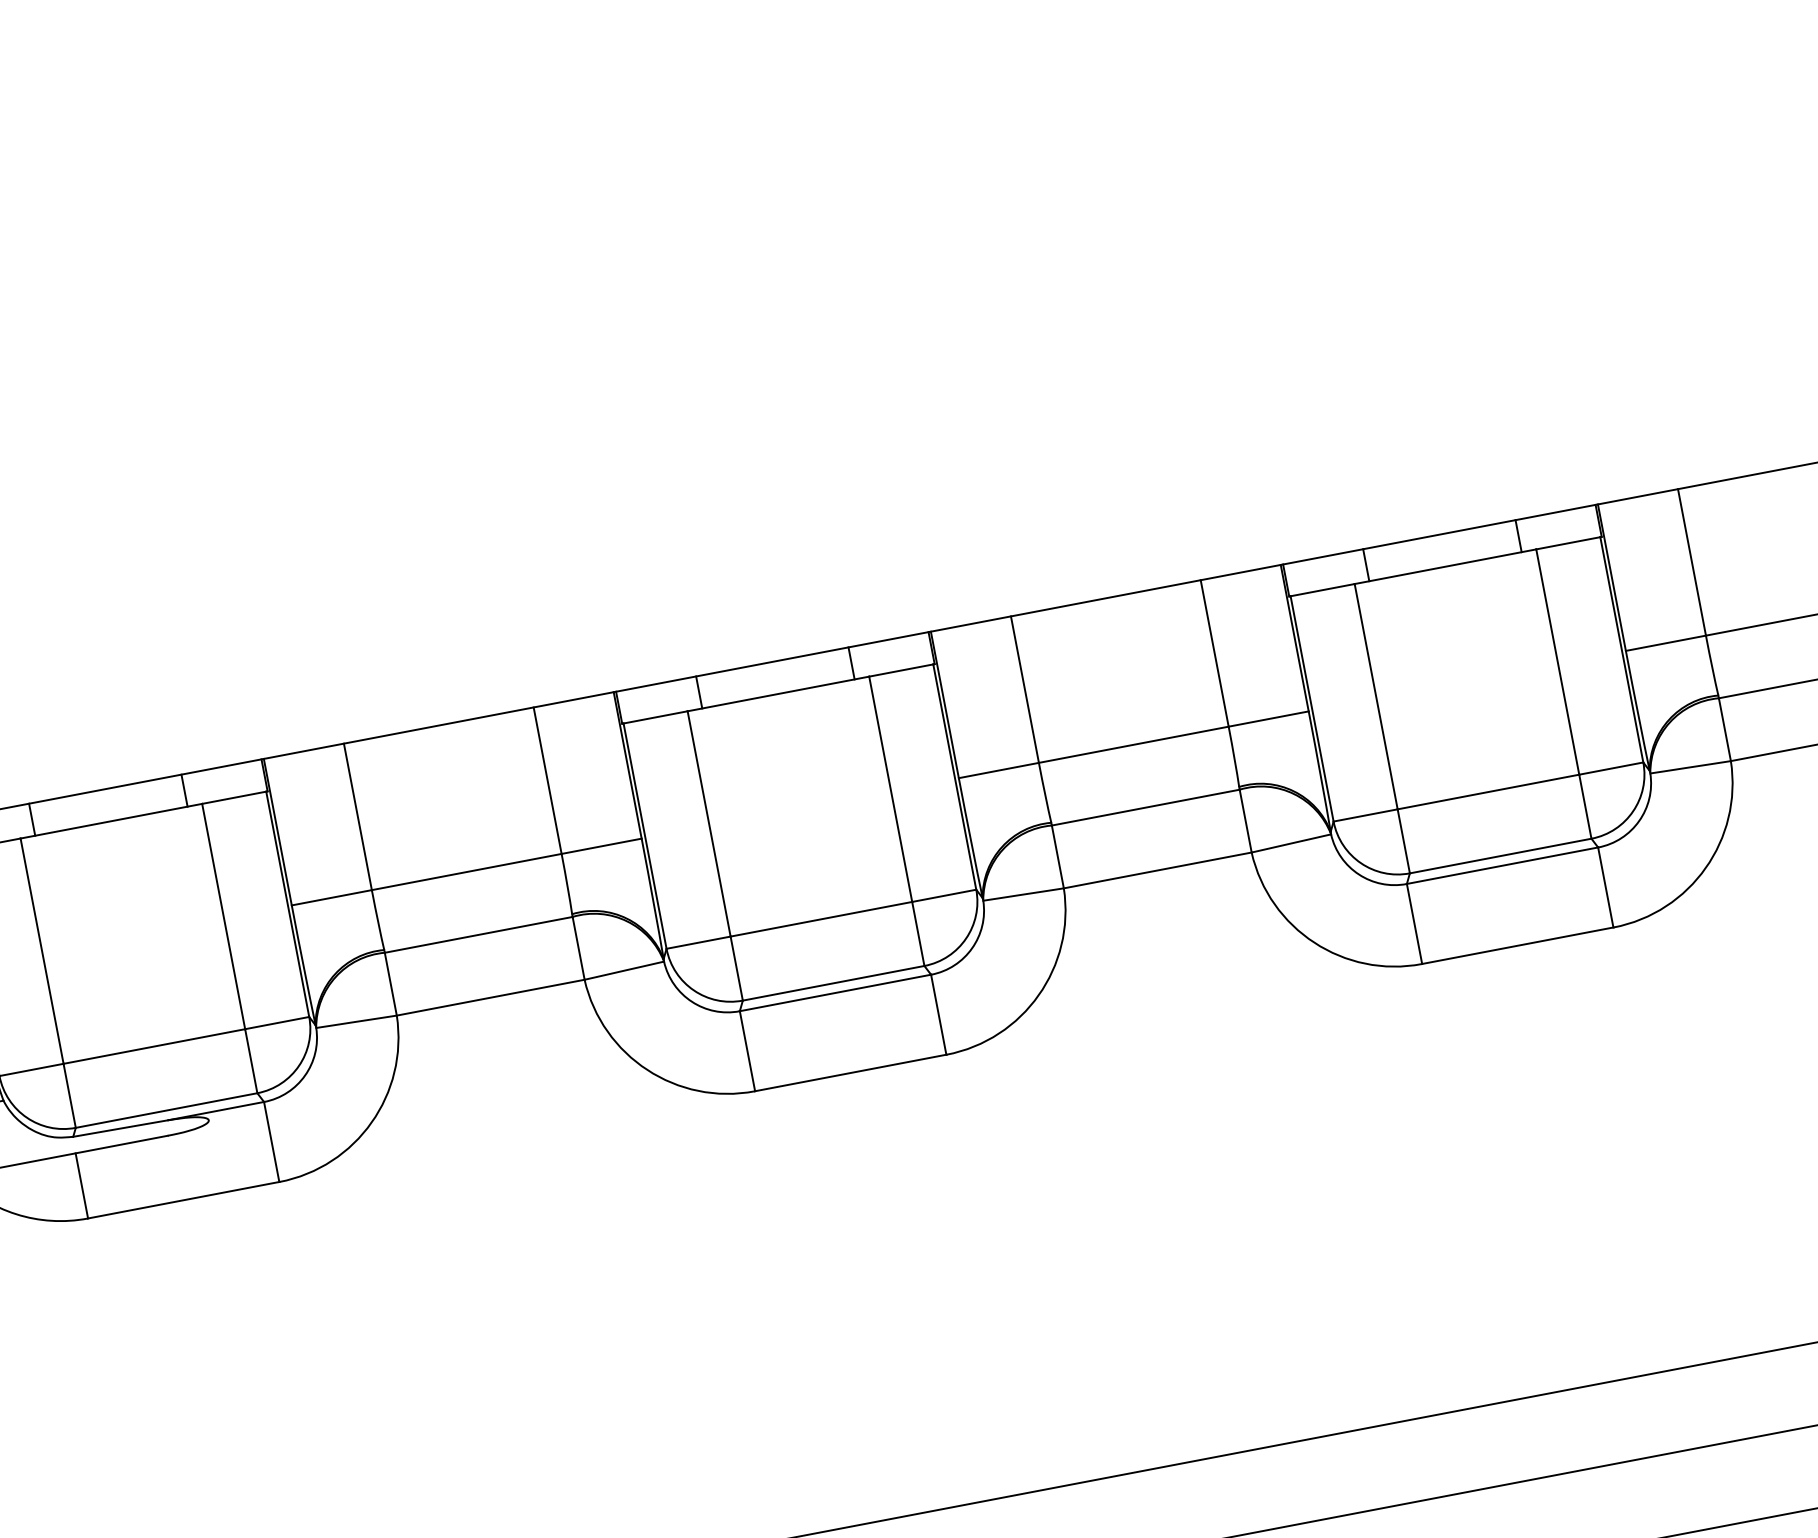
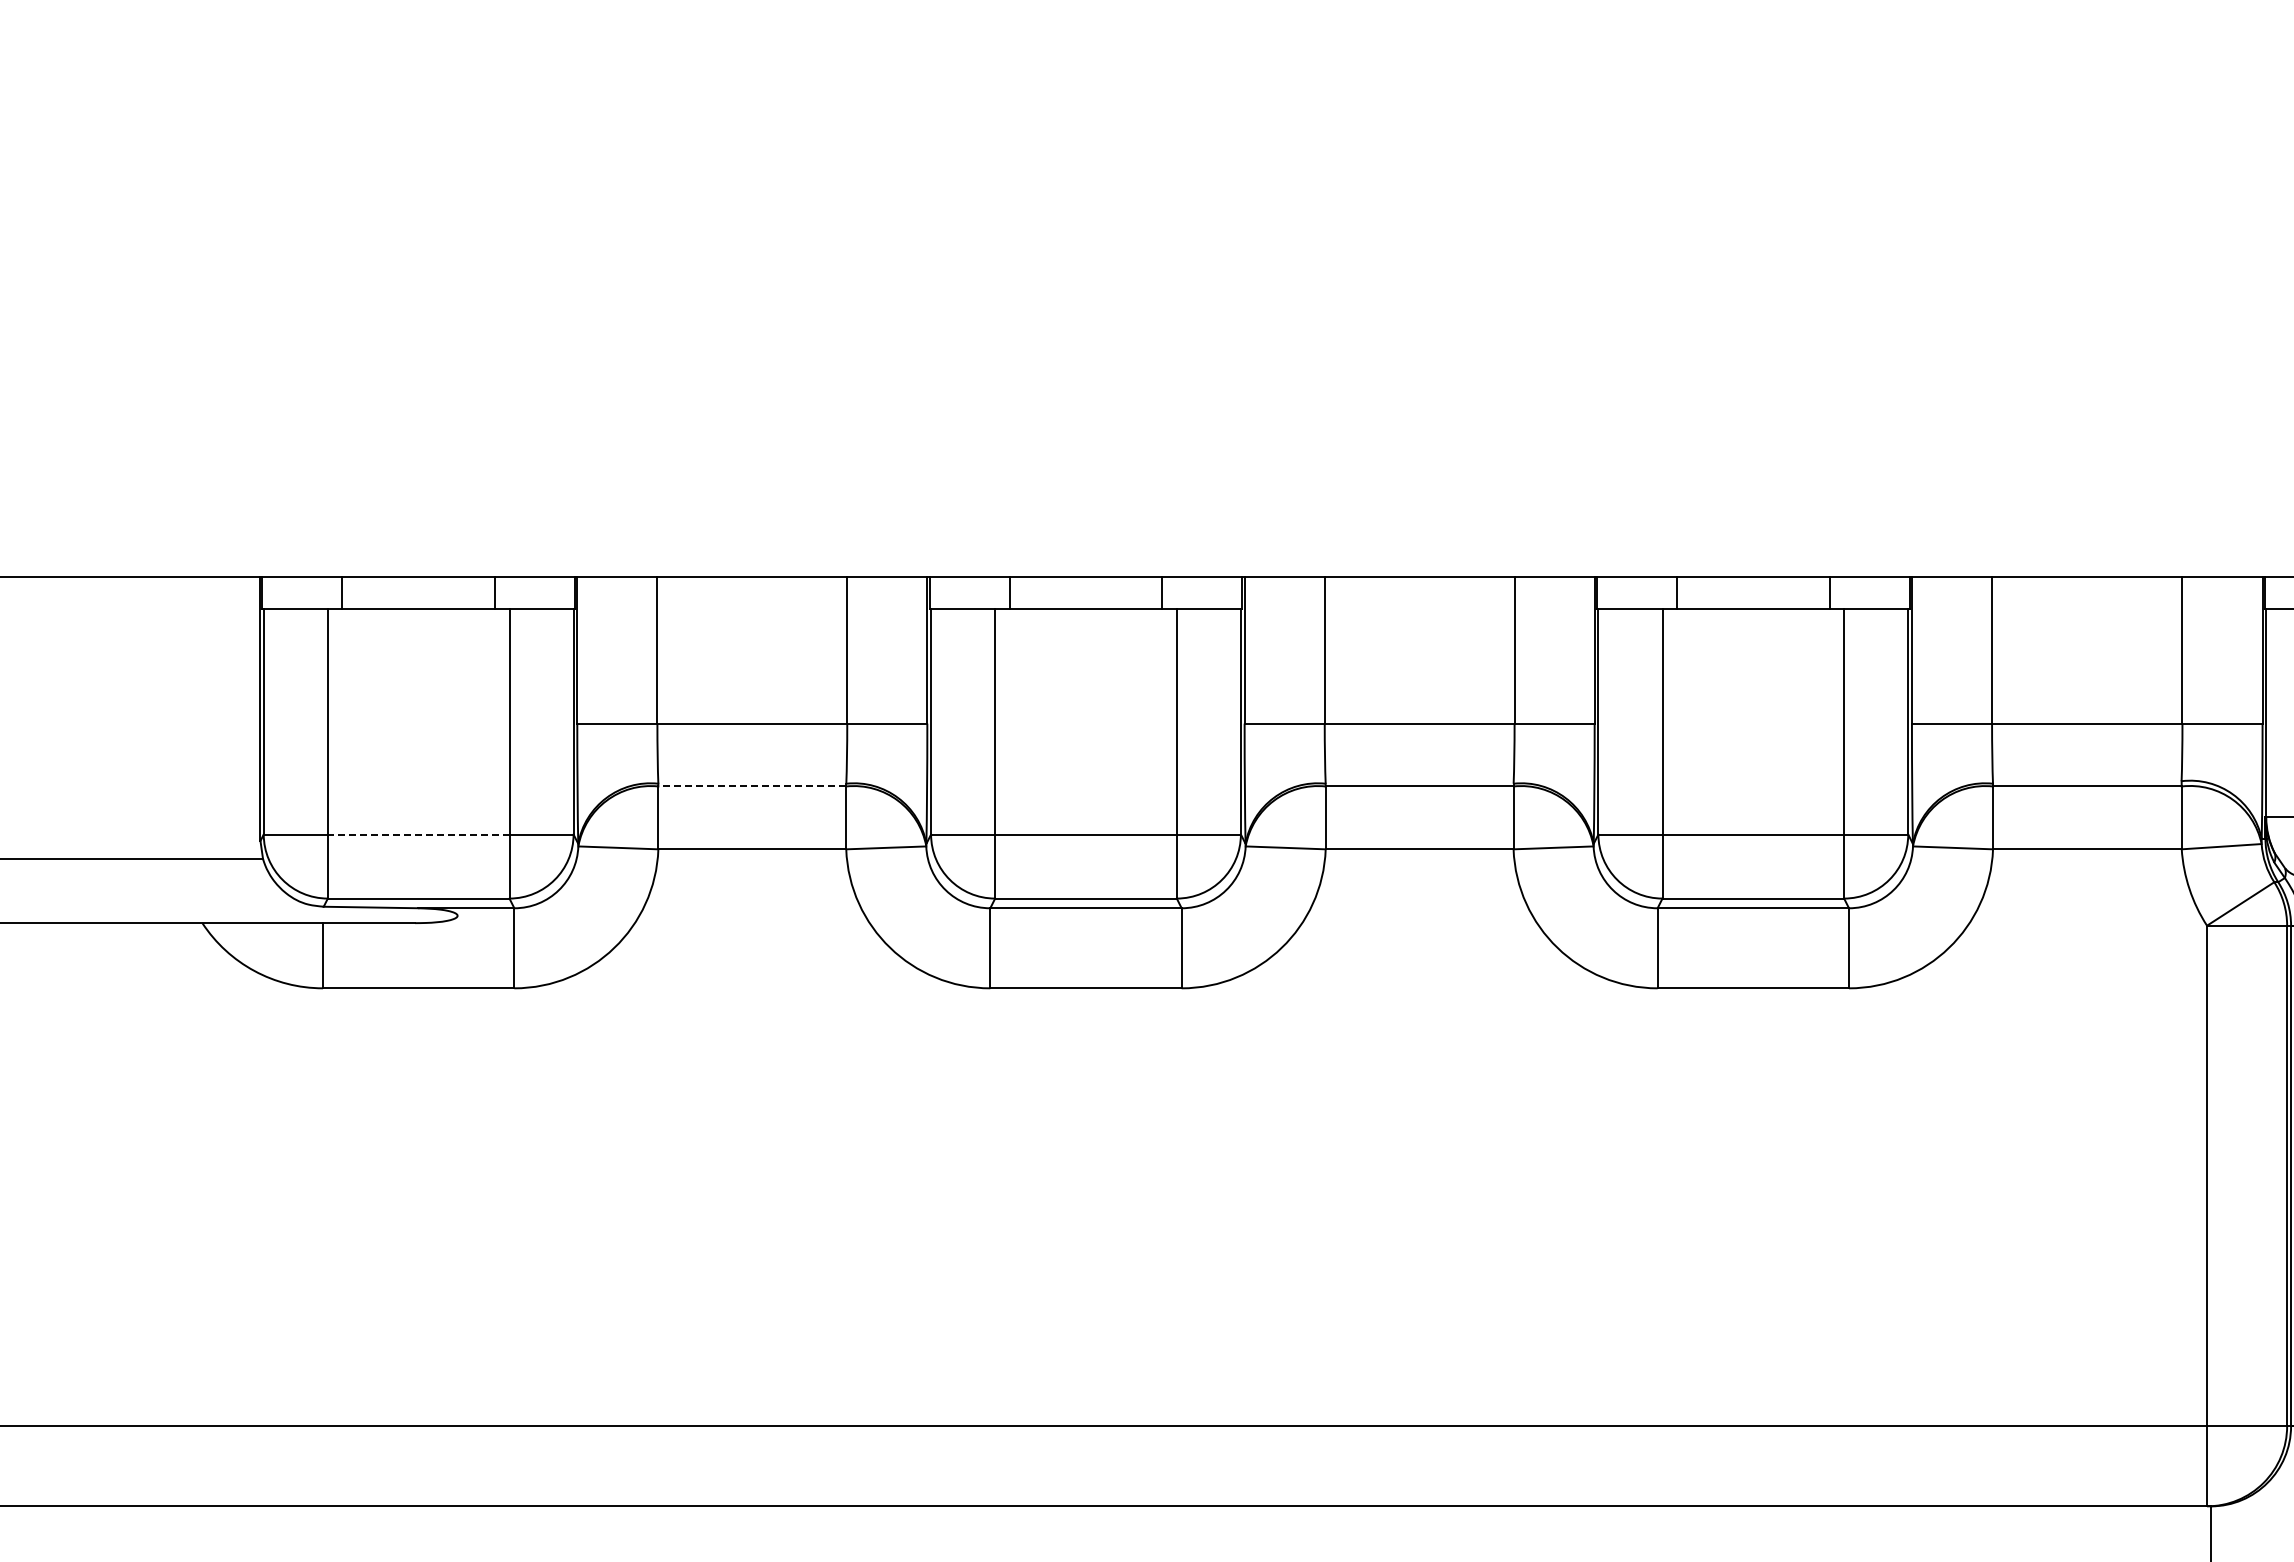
line: (478, 934) -> (752, 786), solid -> dashed
line: (154, 1046) -> (418, 834), solid -> dashed

